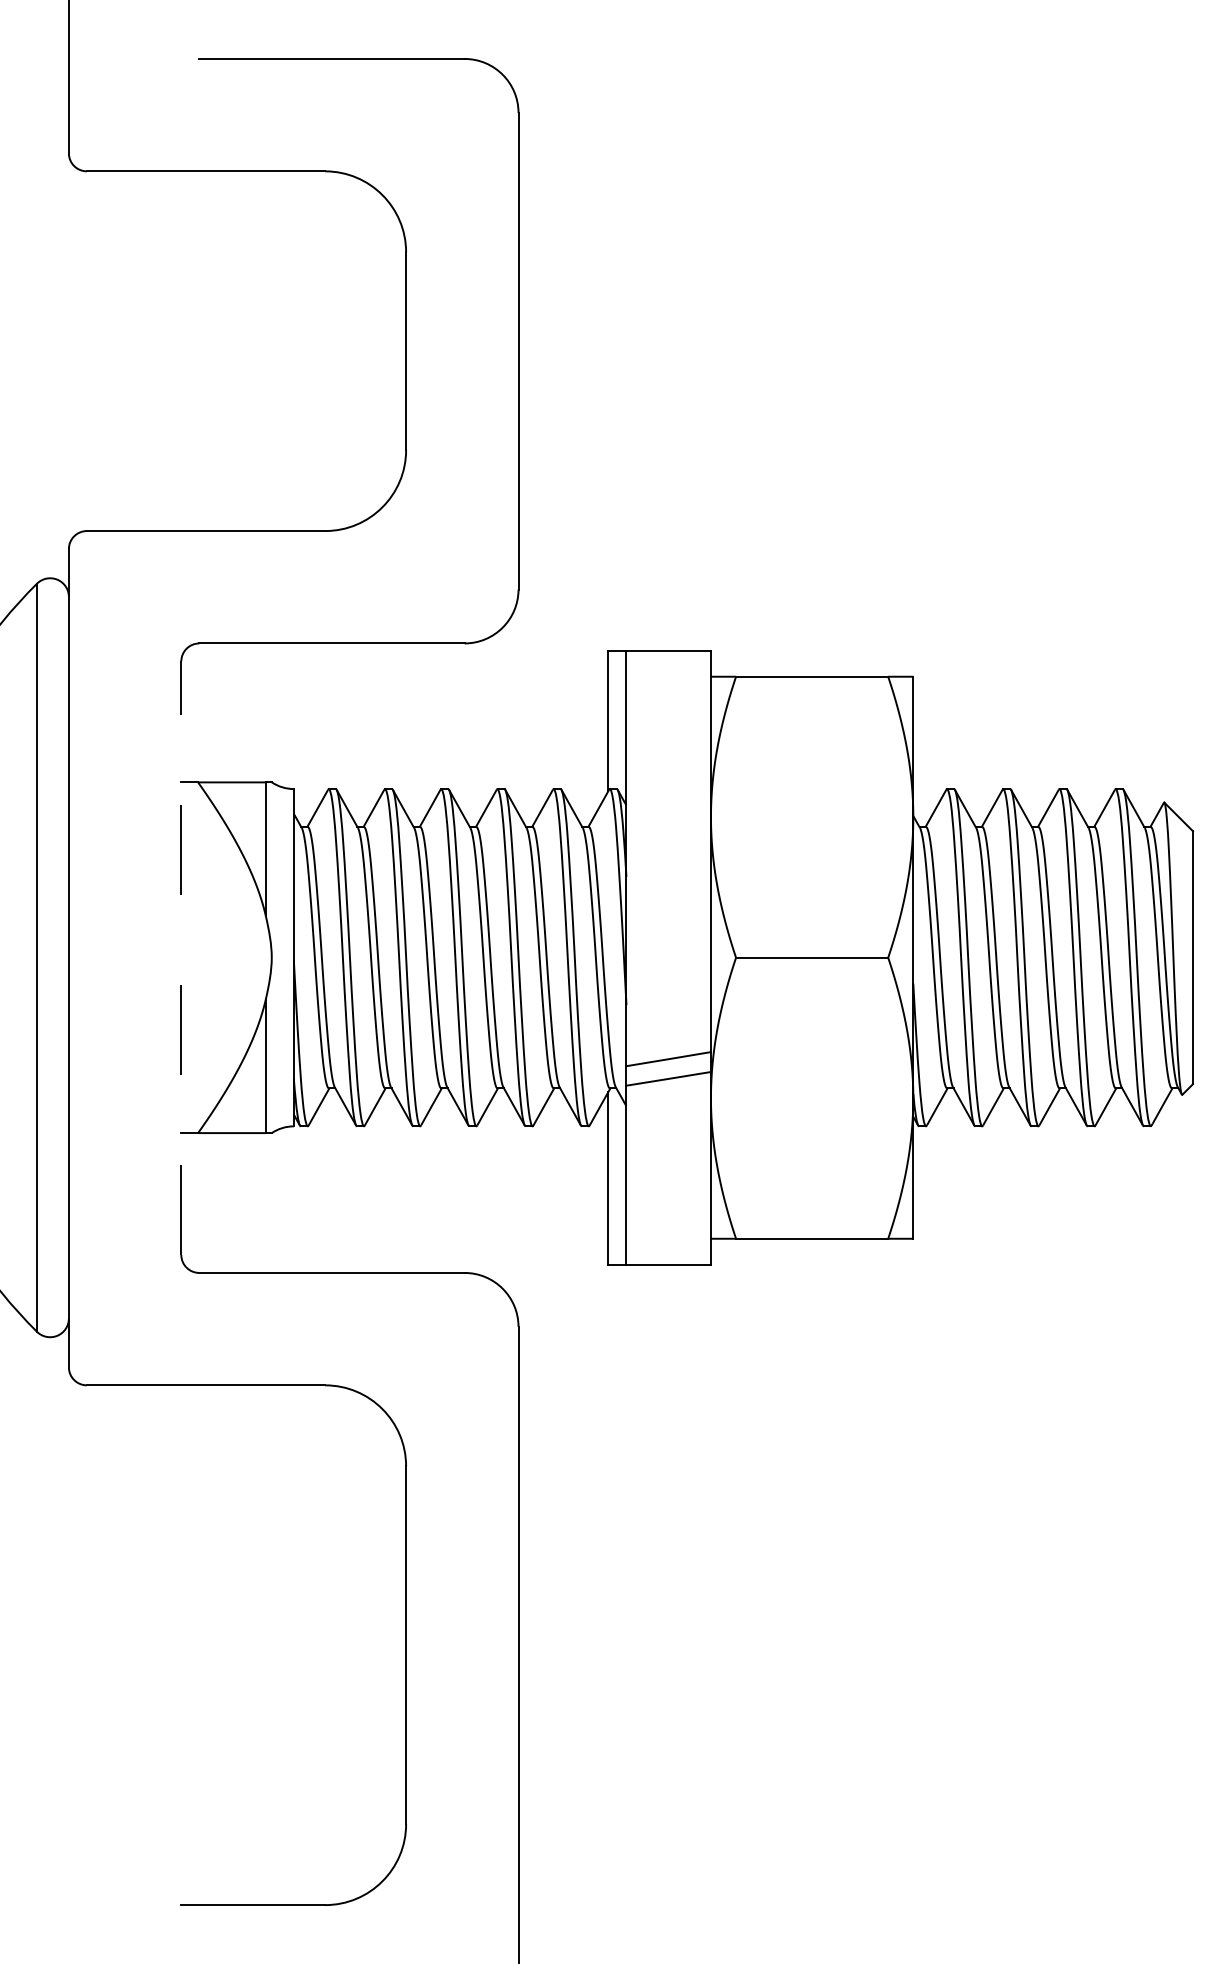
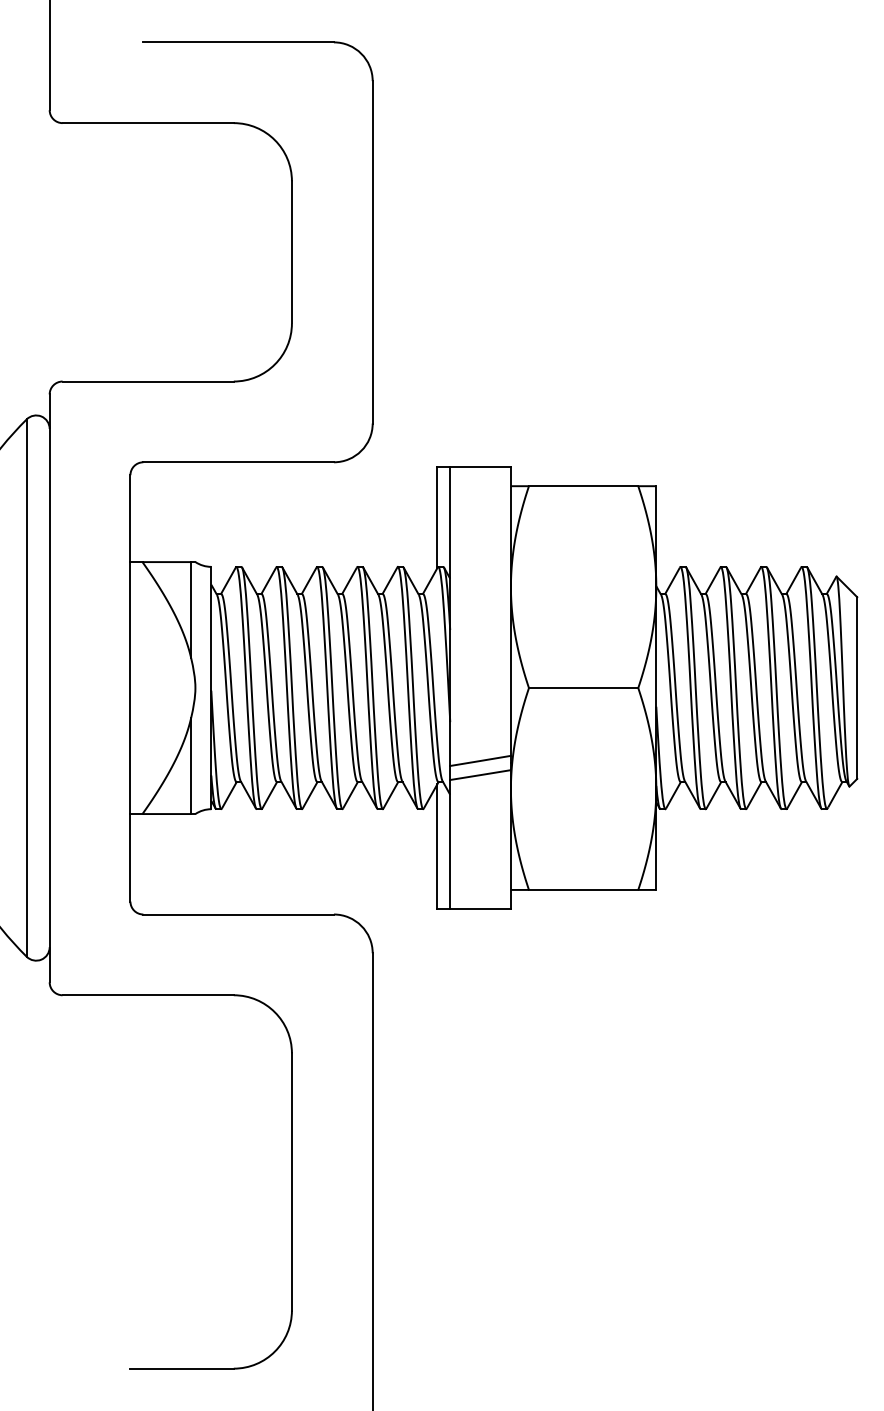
line: (181, 958) -> (130, 688), dashed -> solid

